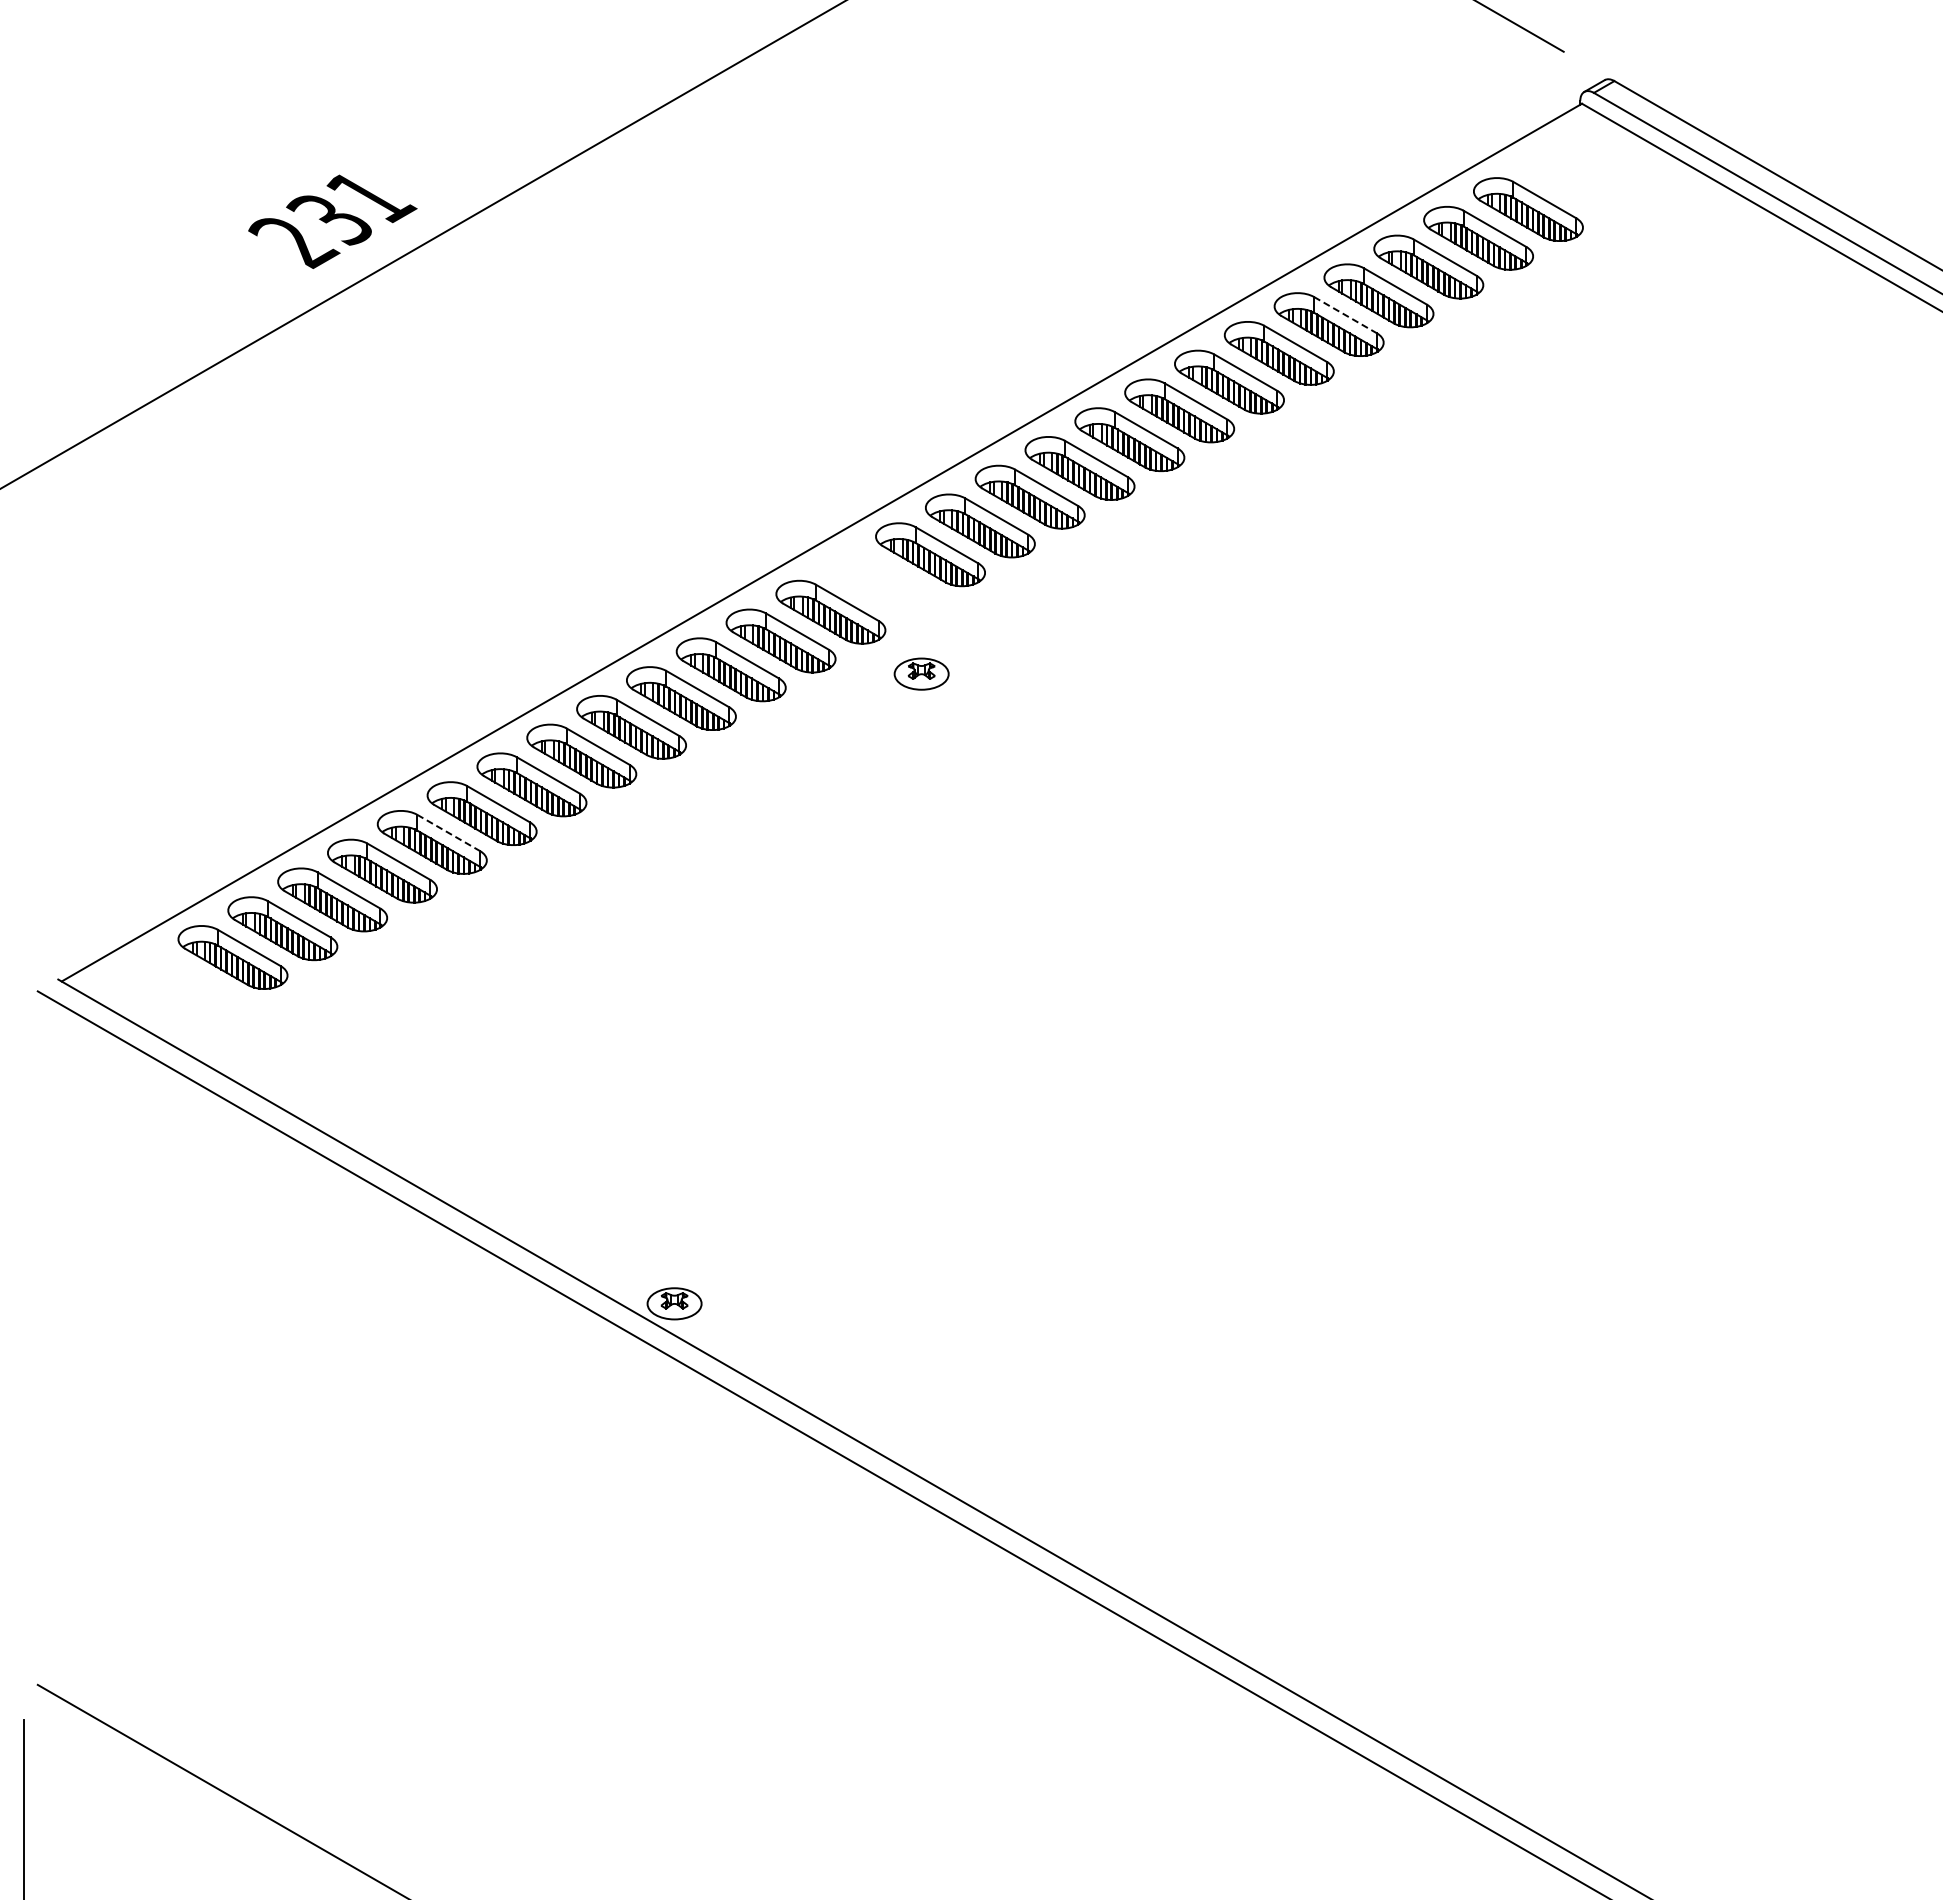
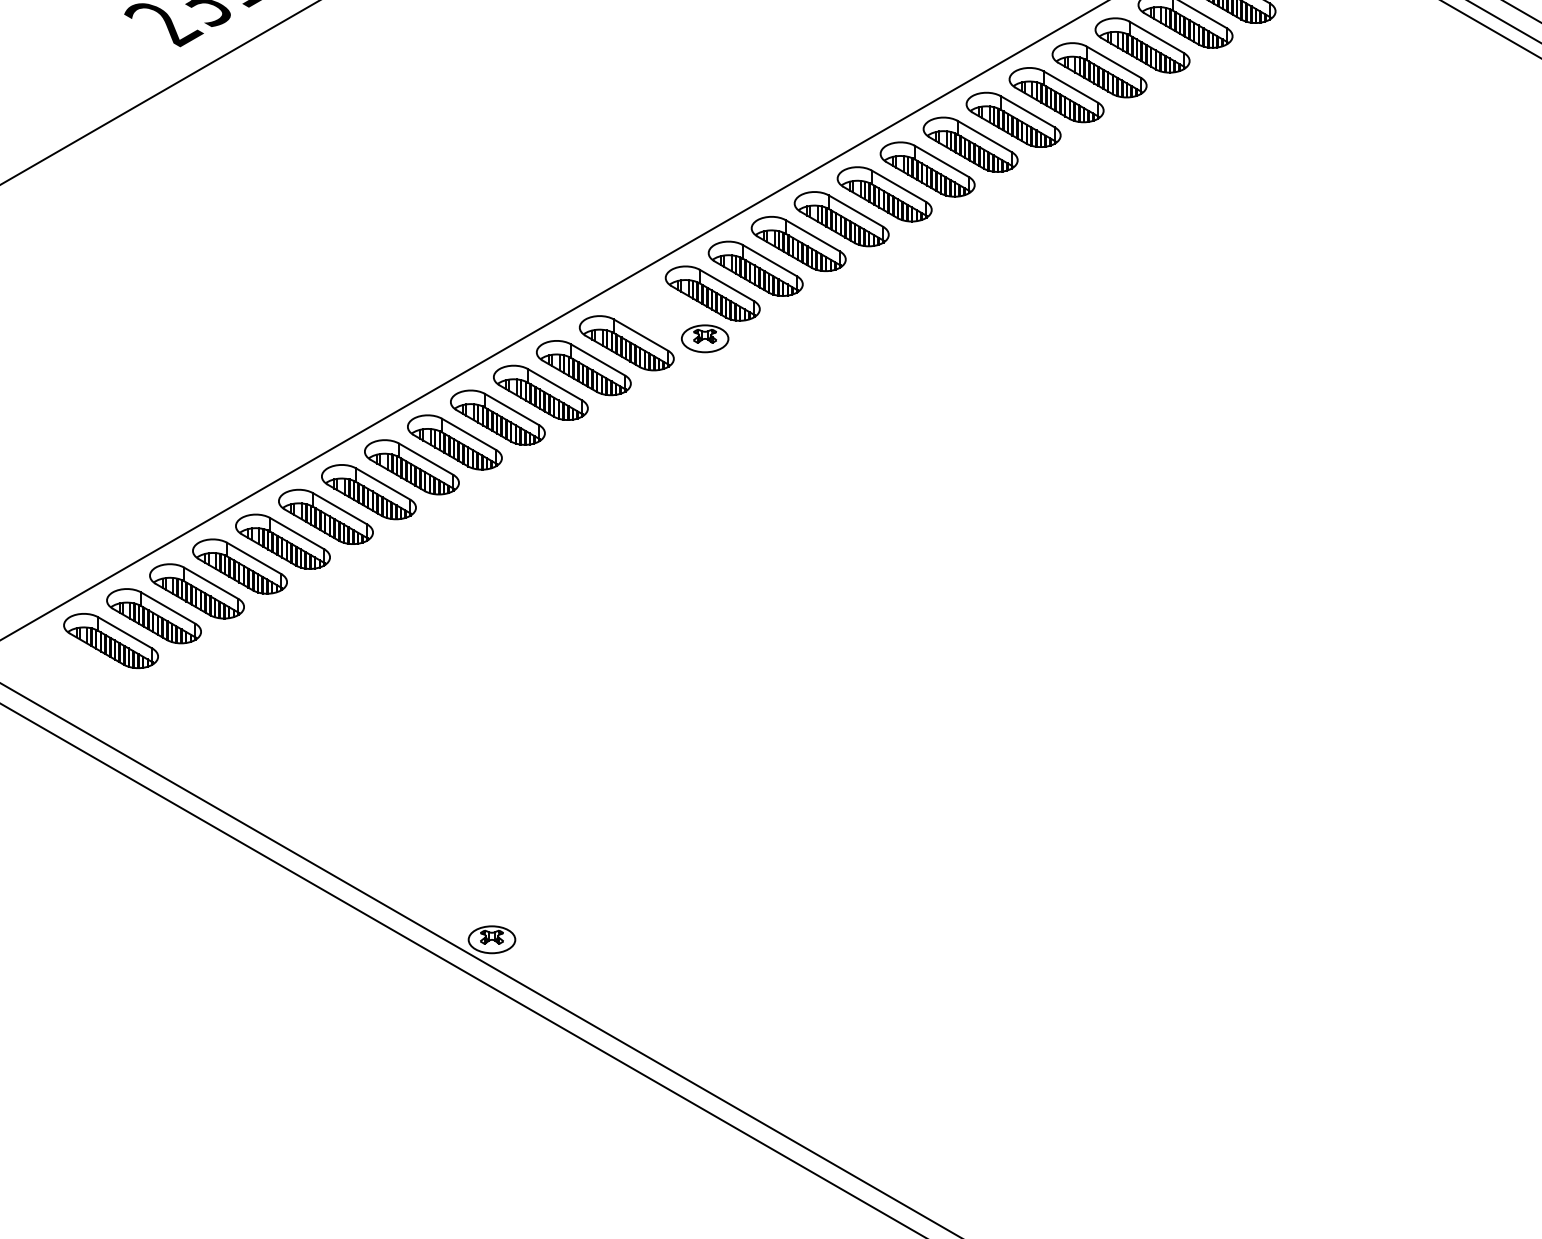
line: (1345, 315) -> (1070, 87), dashed -> solid
part: (921, 673) -> (704, 338), moved
line: (449, 833) -> (297, 534), dashed -> solid

